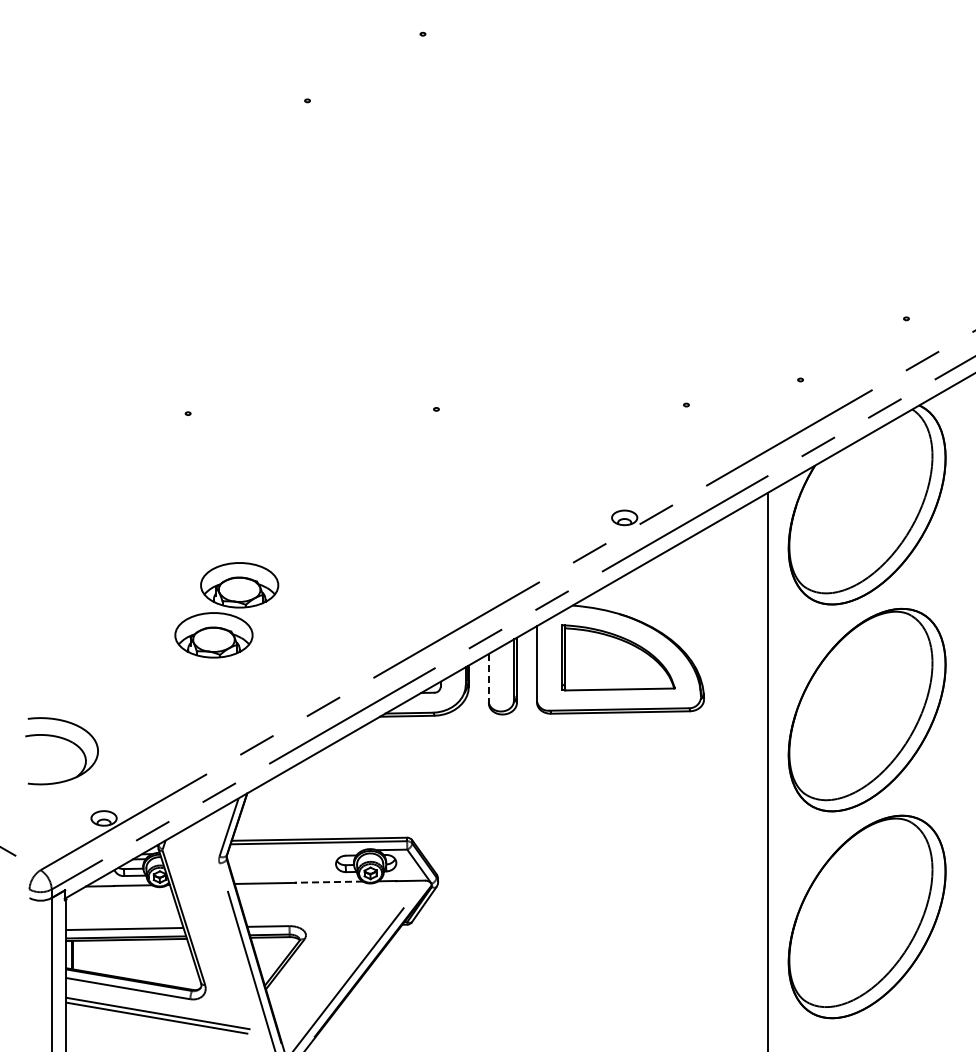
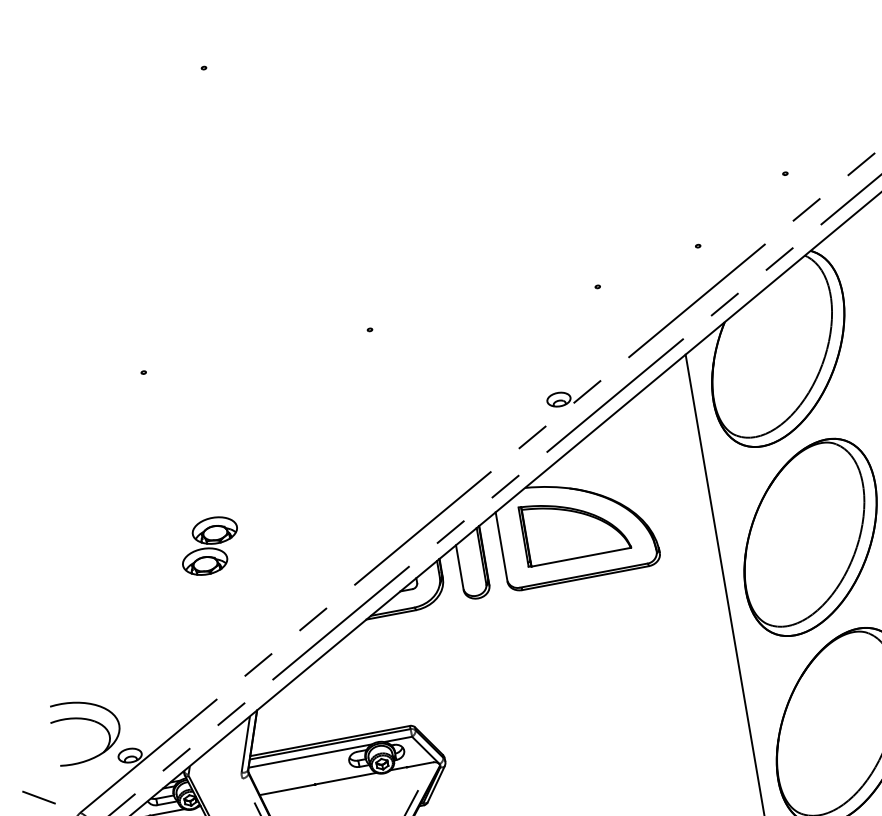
part: (227, 609) -> (210, 545), size x0.62
line: (488, 678) -> (459, 567), dashed -> solid
part: (65, 740) -> (87, 720), moved
line: (295, 851) -> (310, 755), added
line: (329, 882) -> (346, 778), dashed -> solid

